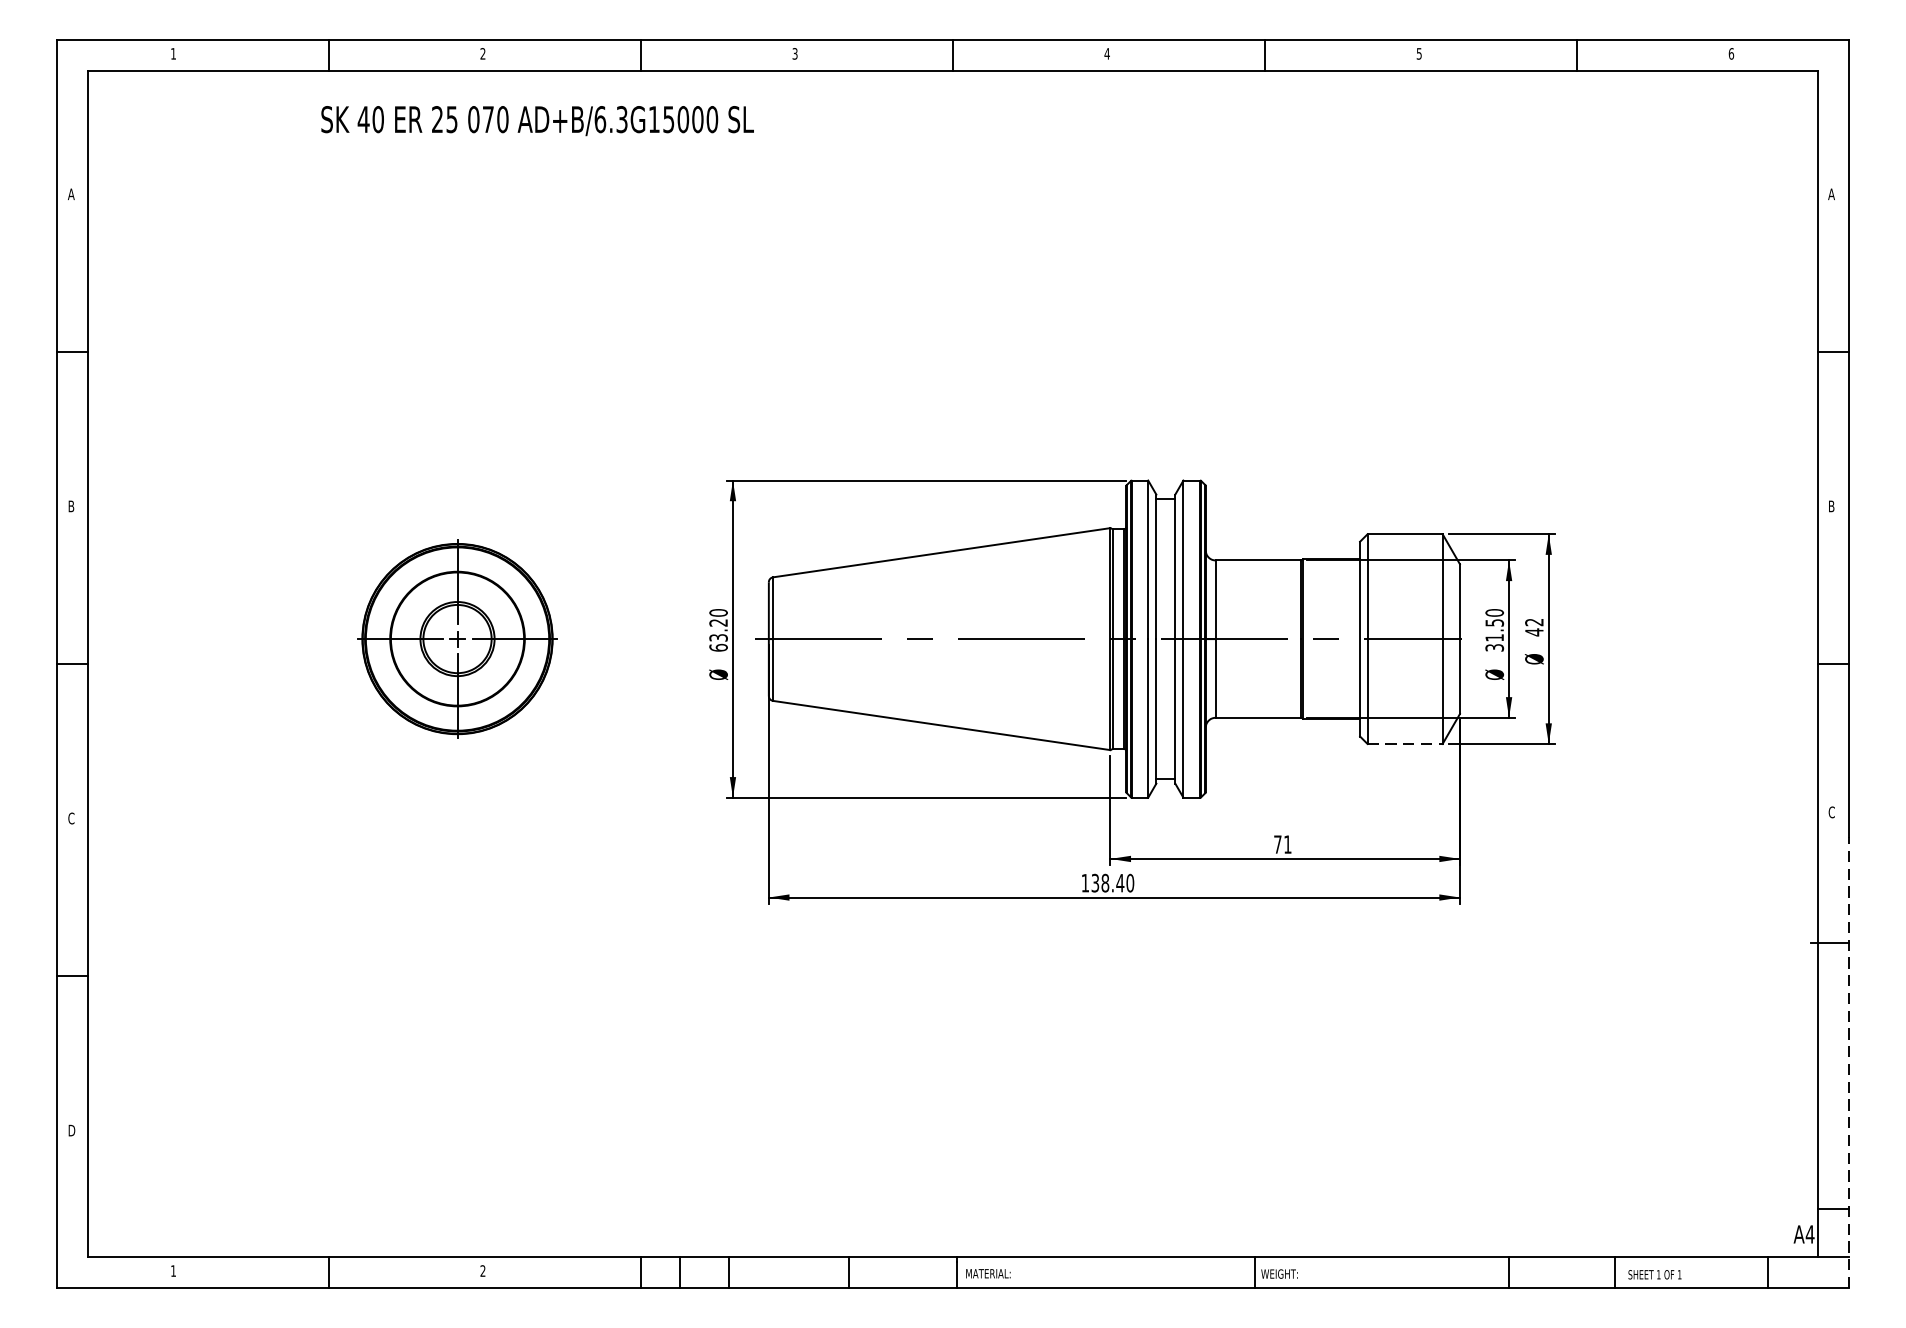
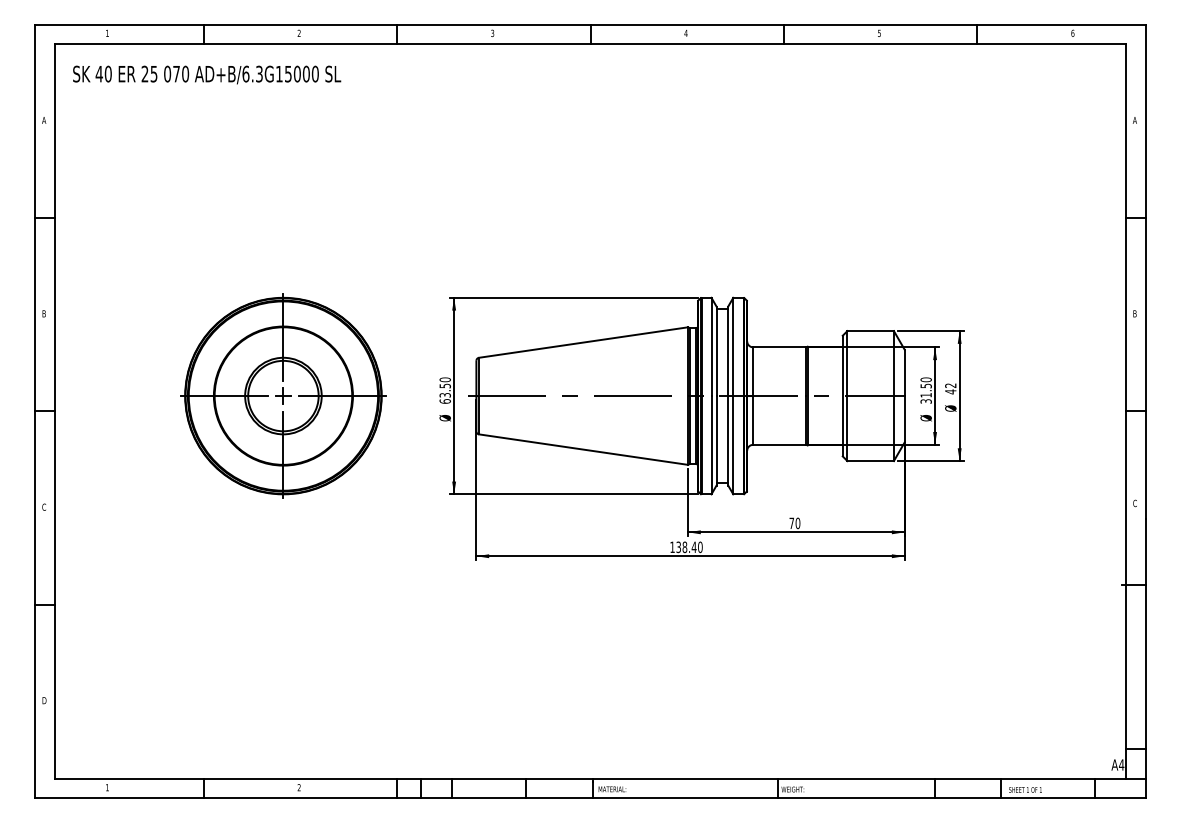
text: (538, 120) -> (207, 74), moved
text: (717, 622) -> (444, 385), 63.20 -> 63.50
part: (457, 638) -> (283, 395), size x1.67
line: (1406, 744) -> (871, 461), dashed -> solid
text: (1287, 844) -> (797, 523), 71 -> 70
line: (1848, 1062) -> (1145, 658), dashed -> solid

